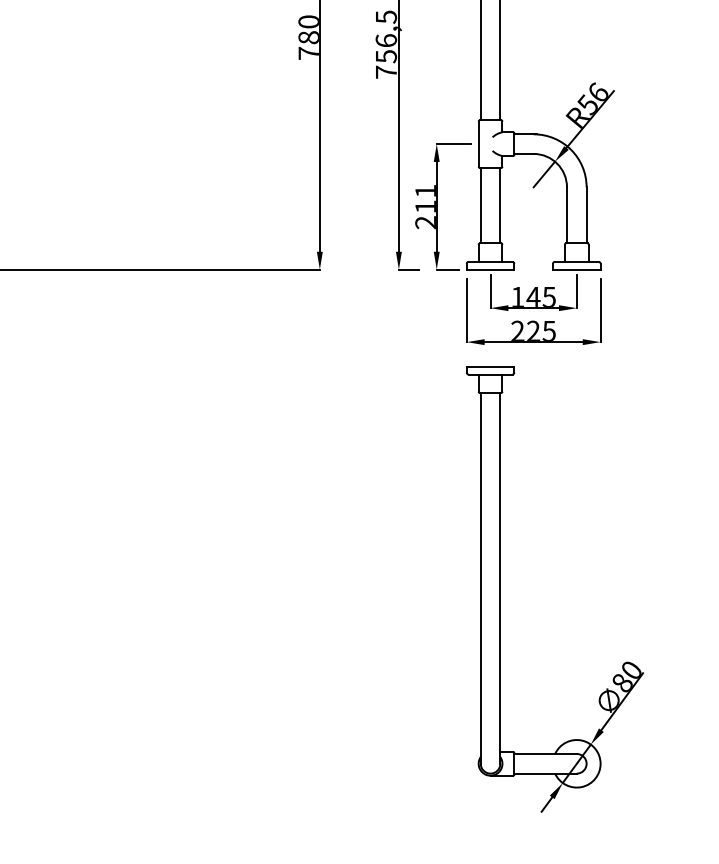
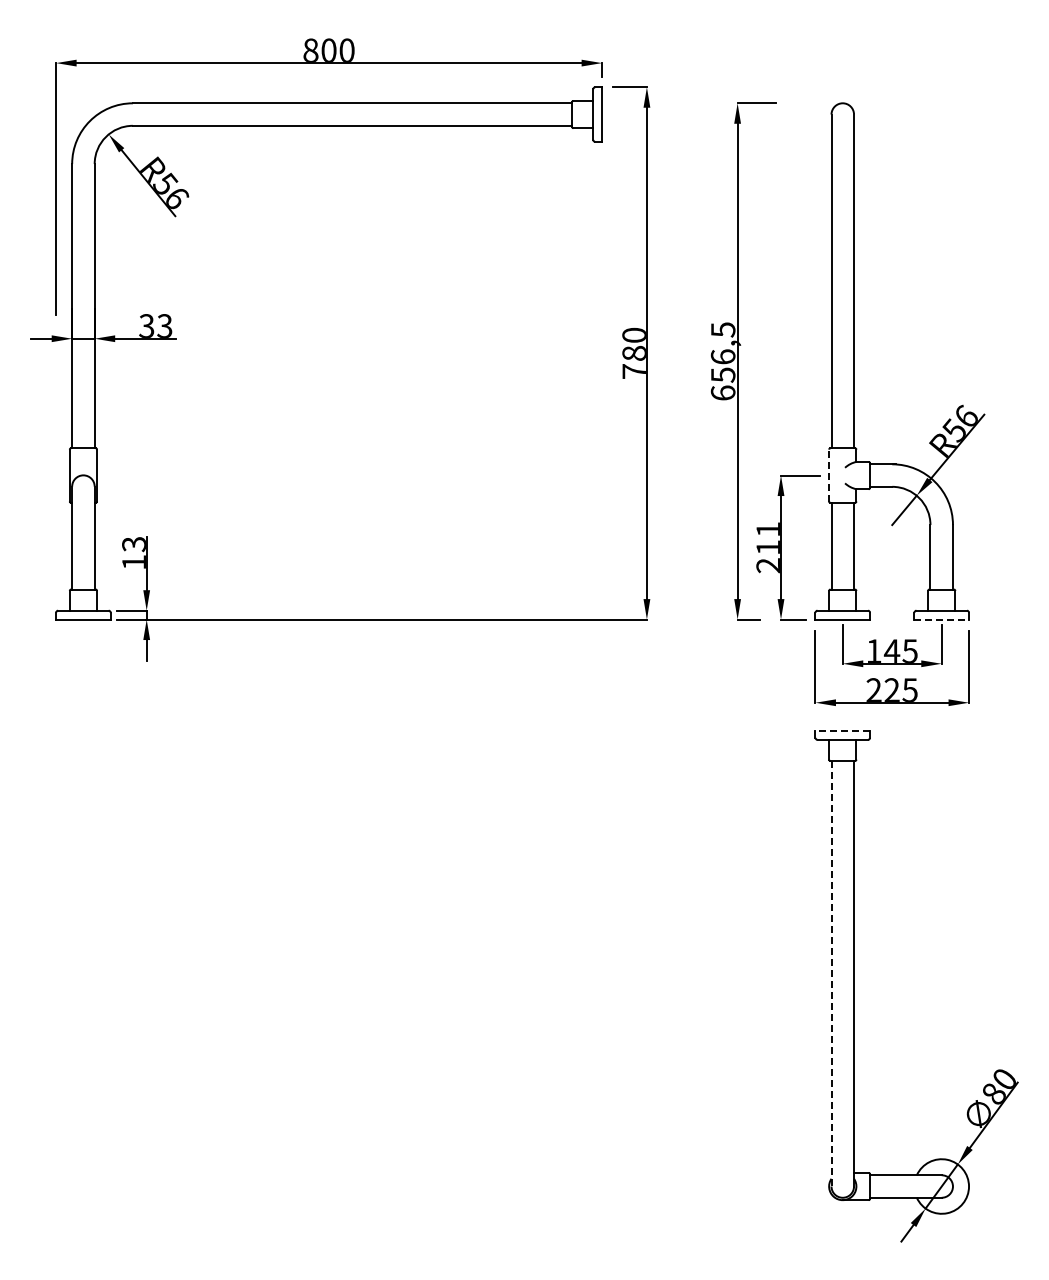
text: (385, 71) -> (722, 392), 756,5 -> 656,5
line: (478, 144) -> (829, 475), solid -> dashed
line: (577, 269) -> (942, 619), solid -> dashed
line: (490, 367) -> (842, 731), solid -> dashed
line: (480, 578) -> (831, 973), solid -> dashed

